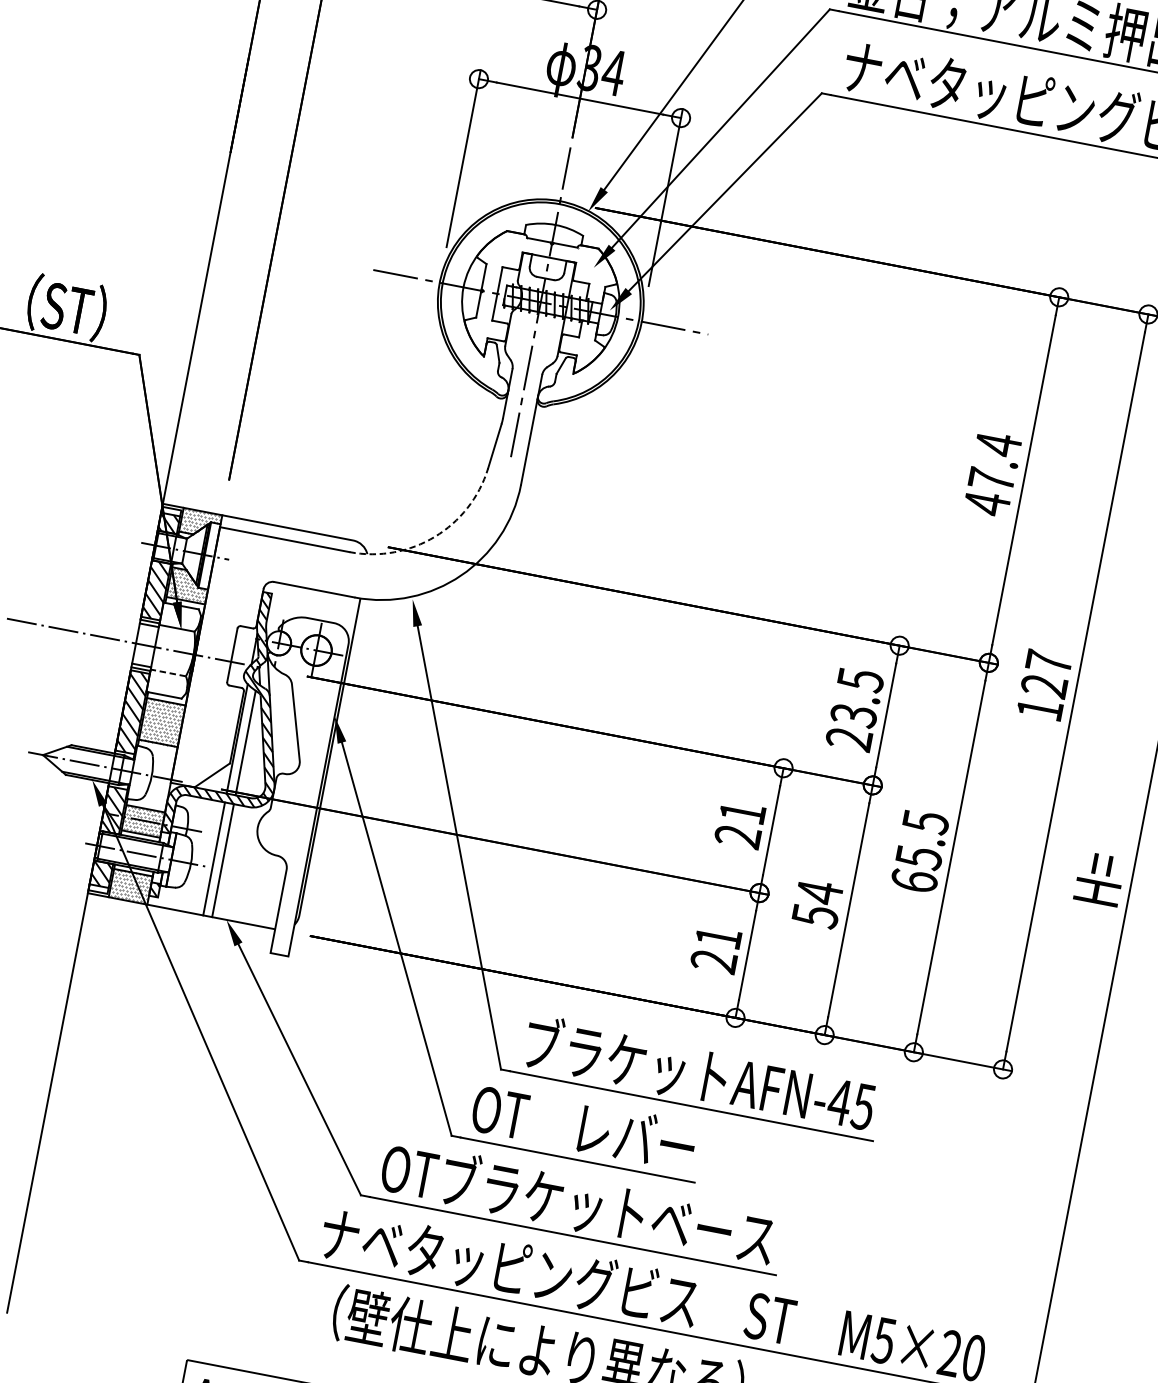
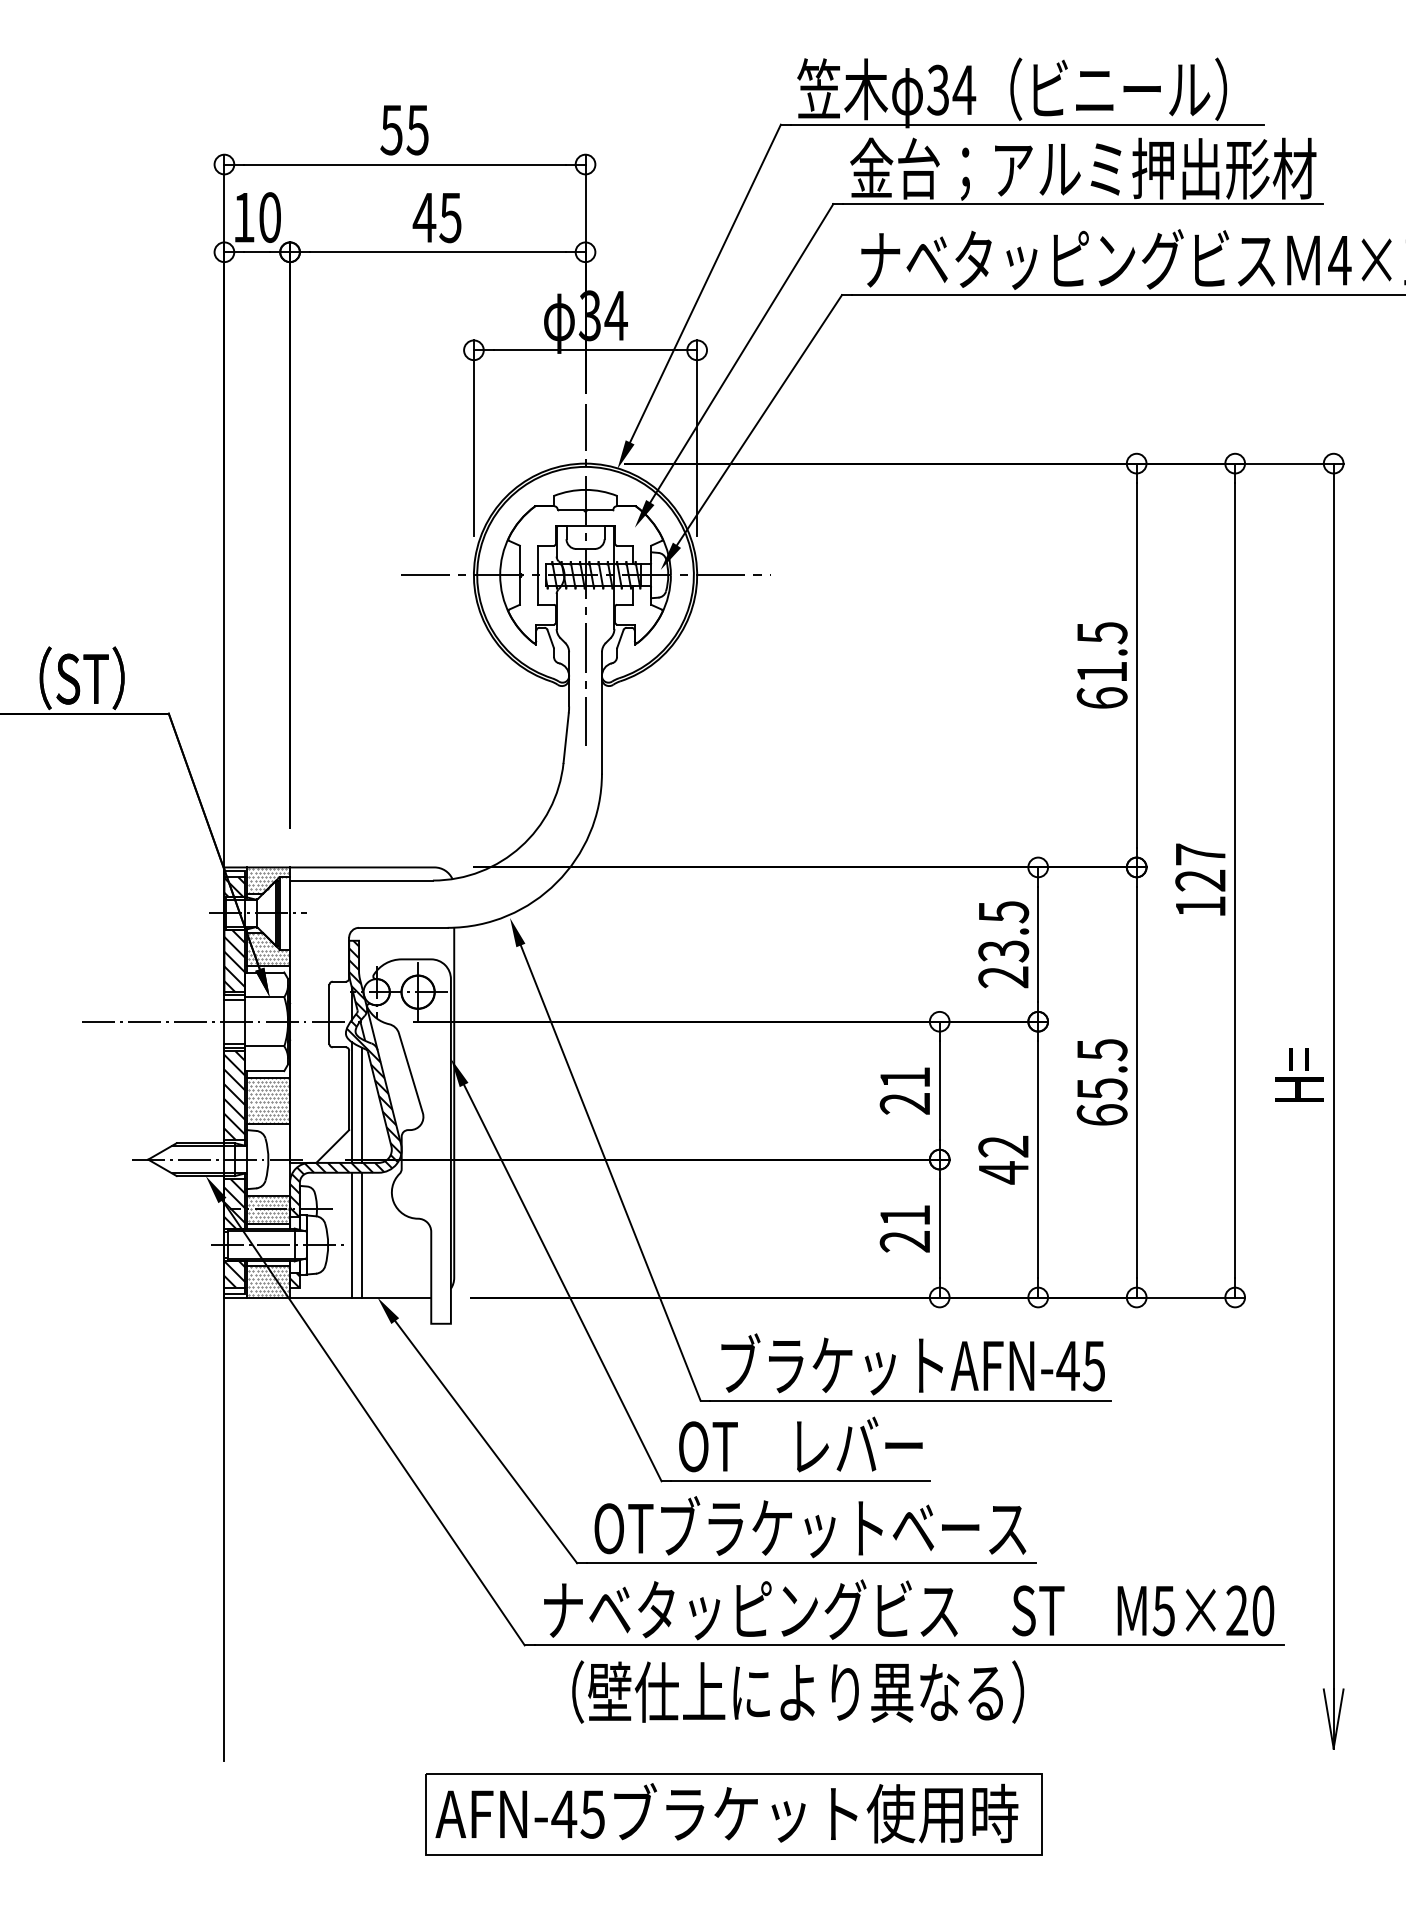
text: (992, 473) -> (1101, 665), 47.4 -> 61.5
arc: (434, 536) -> (520, 846), dashed -> solid
line: (167, 672) -> (264, 1046), dashed -> solid
text: (817, 904) -> (1003, 1159), 54 -> 42

